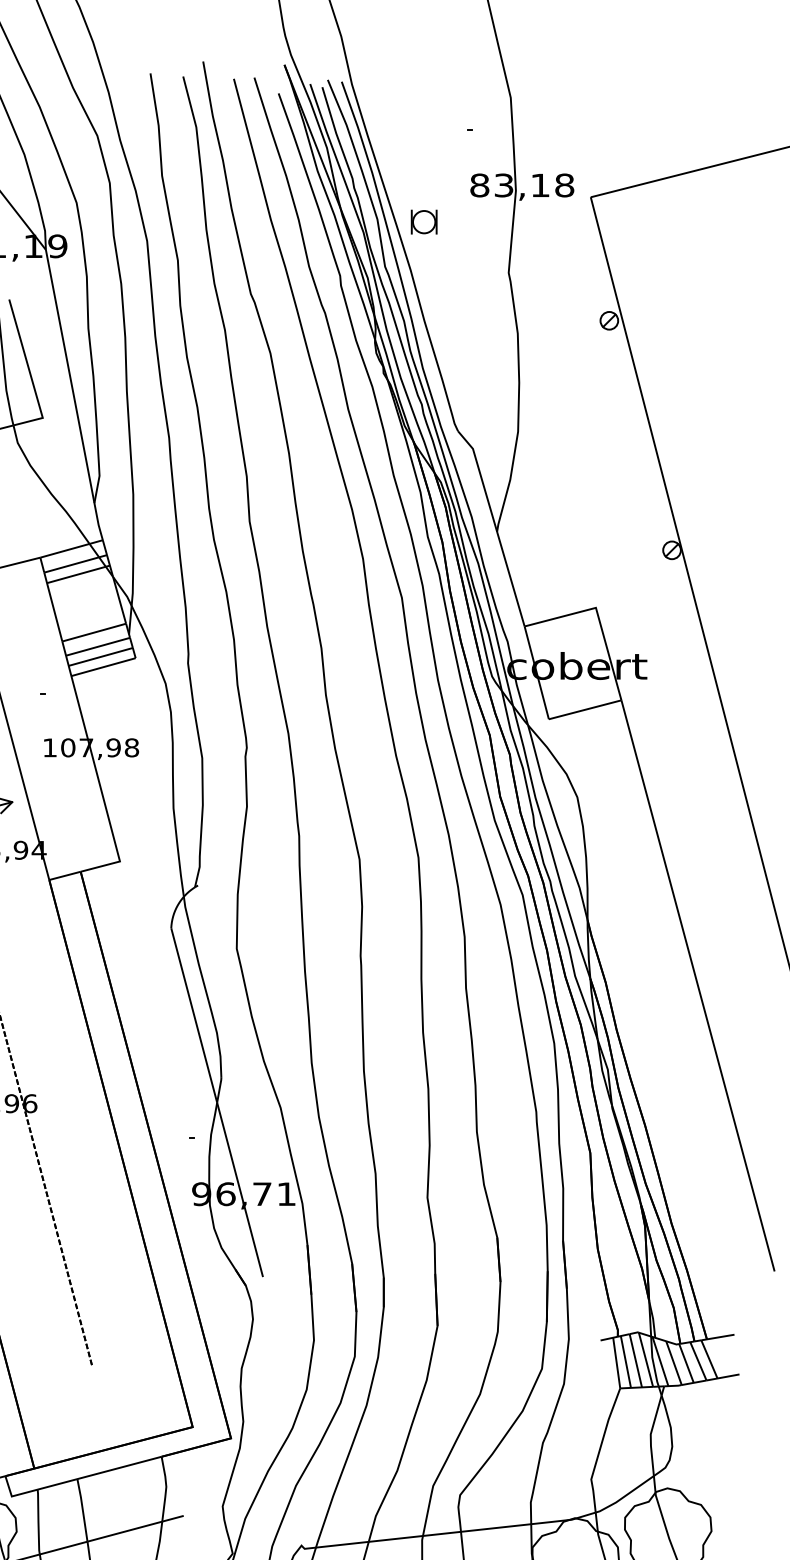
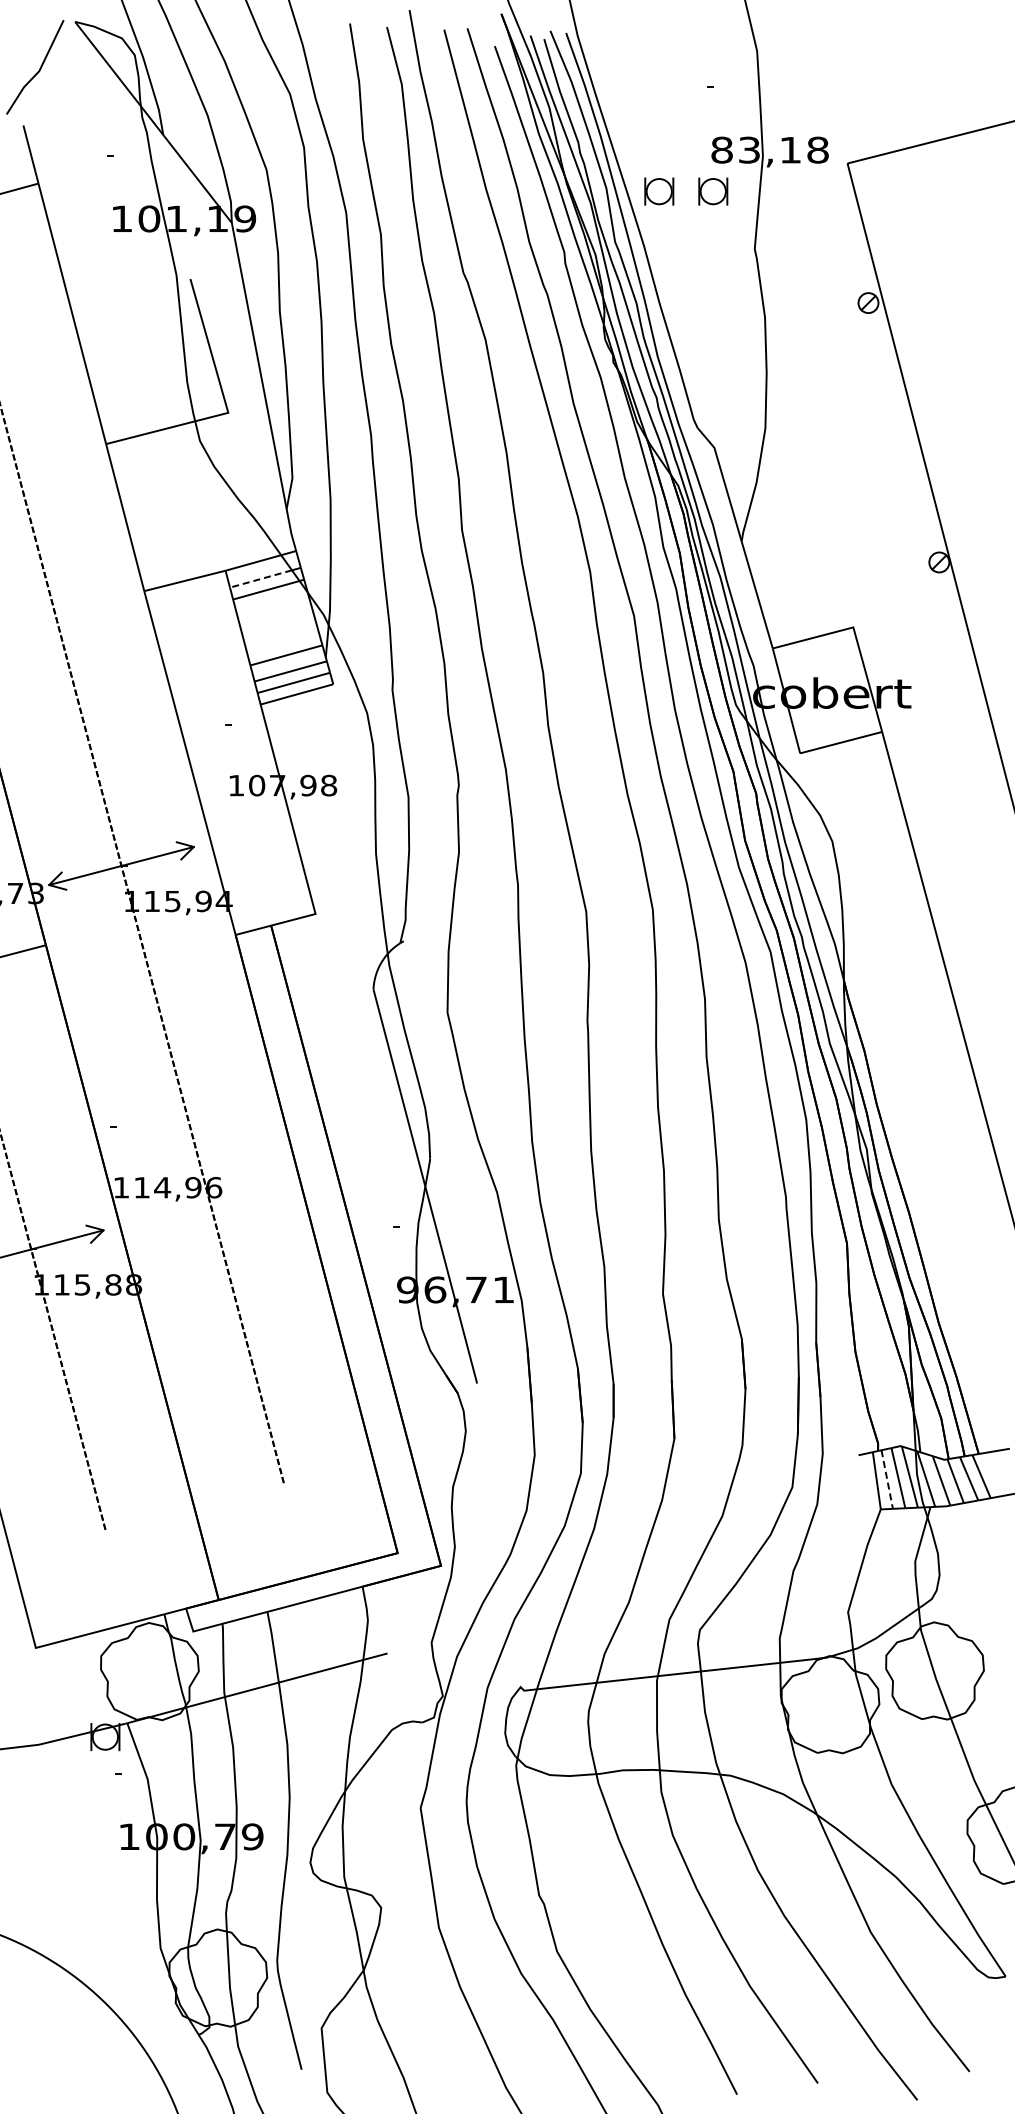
part: (472, 222) -> (713, 191), added
line: (71, 565) -> (260, 579), solid -> dashed
line: (626, 1361) -> (887, 1479), solid -> dashed

